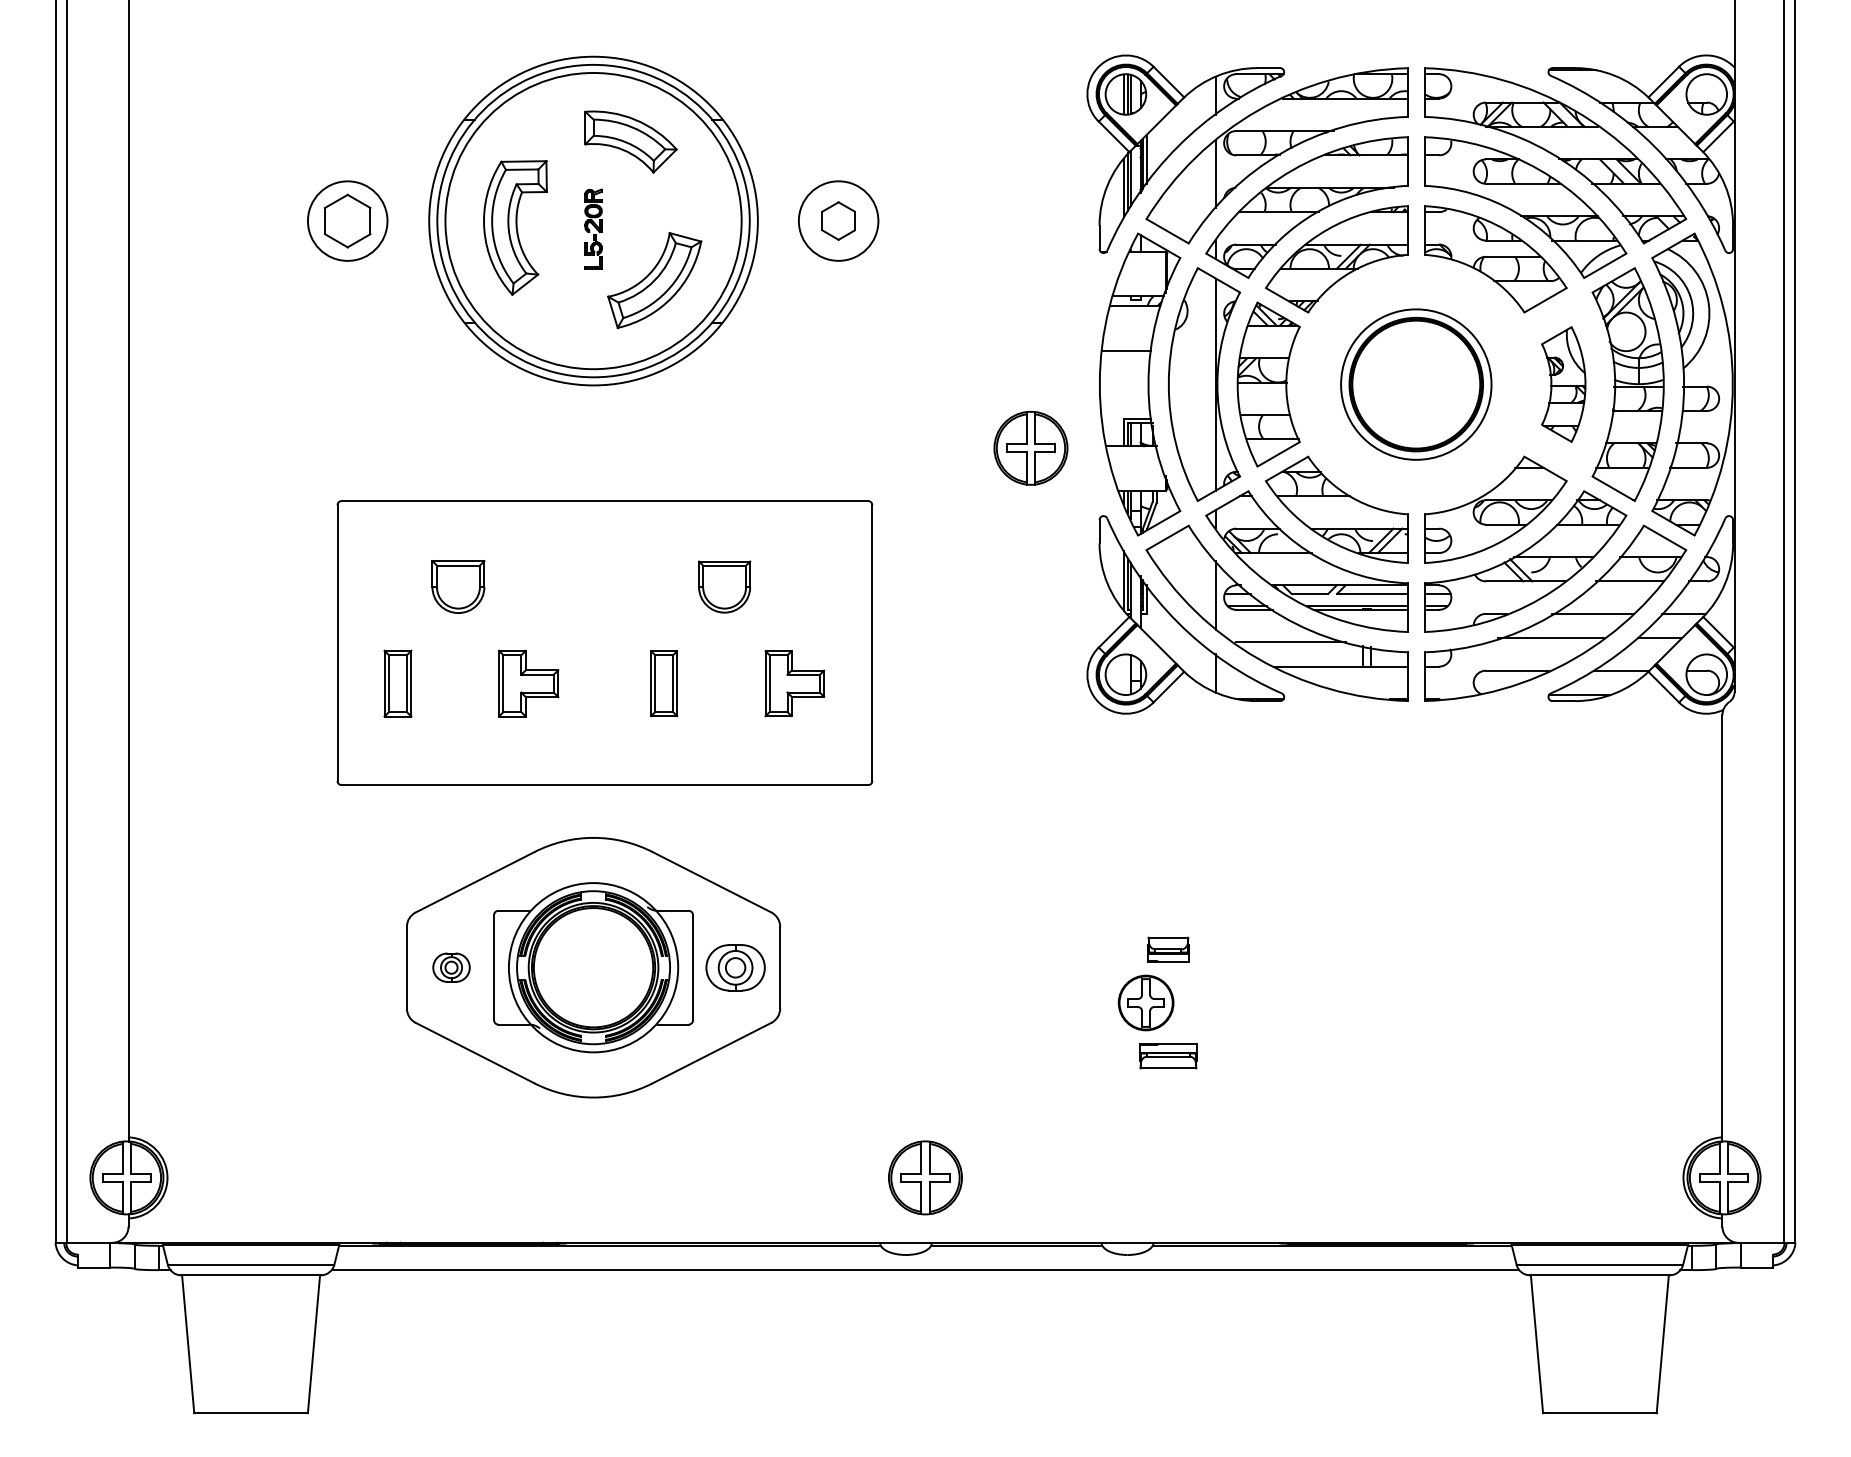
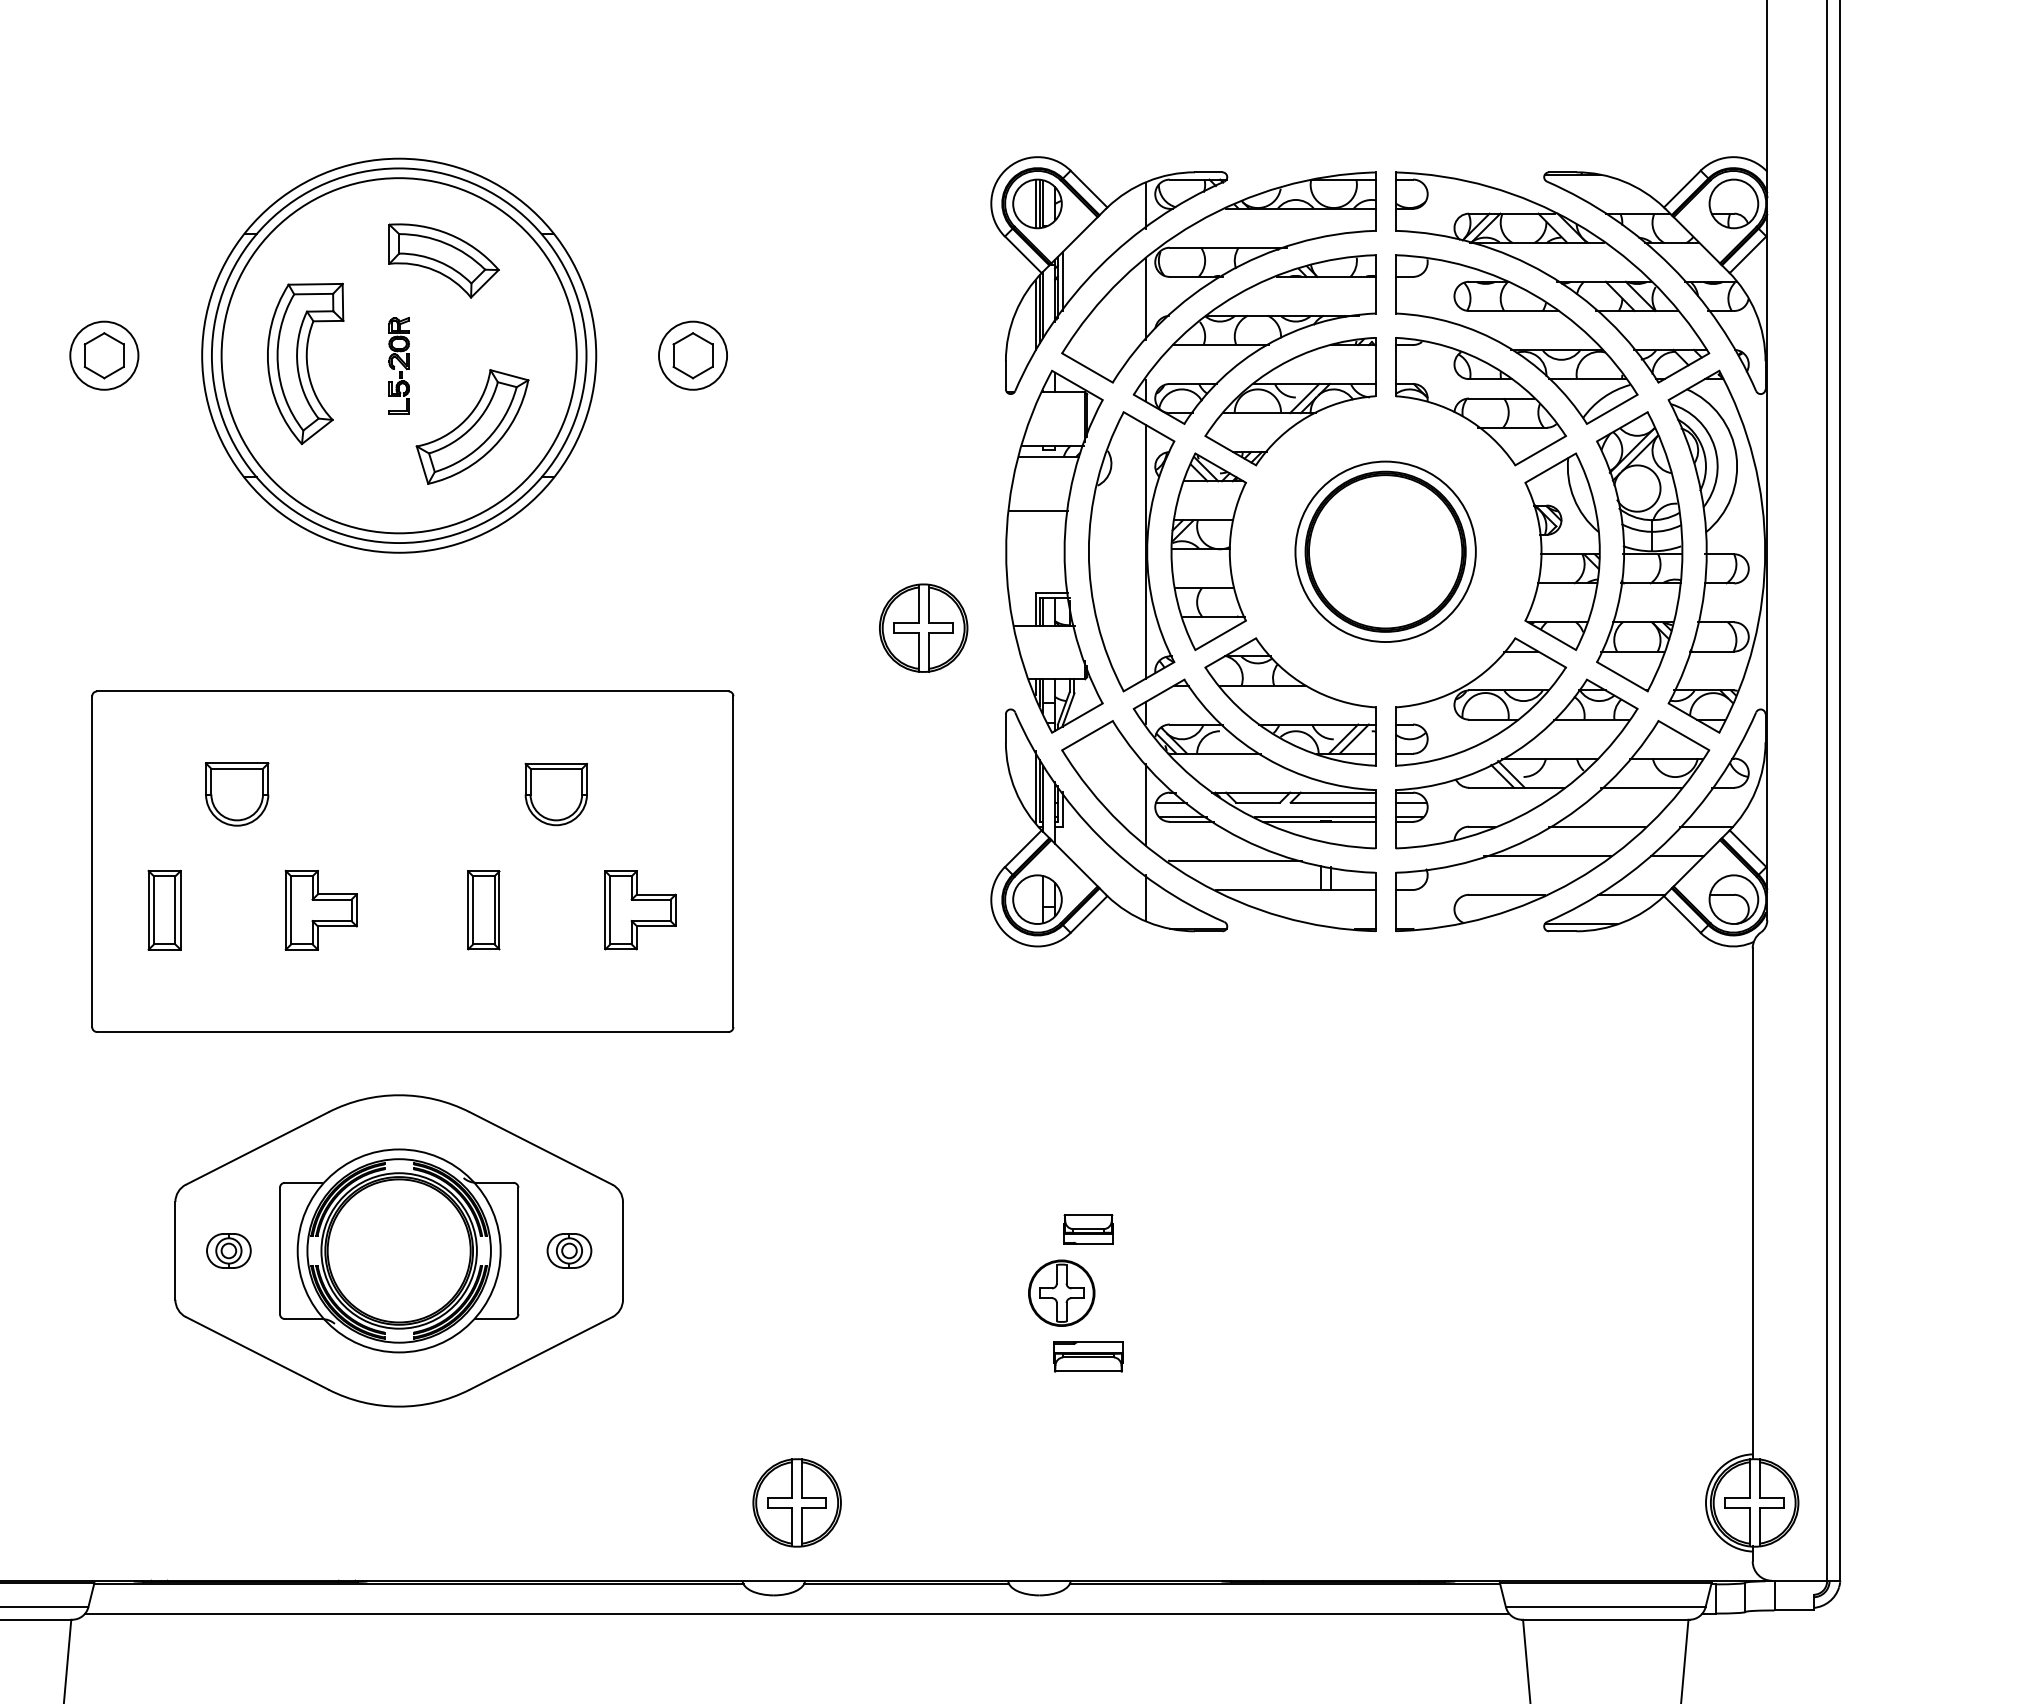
part: (347, 220) -> (104, 355), size x0.71
circle: (838, 220) -> (692, 355), size x0.71
part: (1563, 384) -> (1562, 551), size x1.43
part: (735, 967) -> (569, 1250), size x0.62

